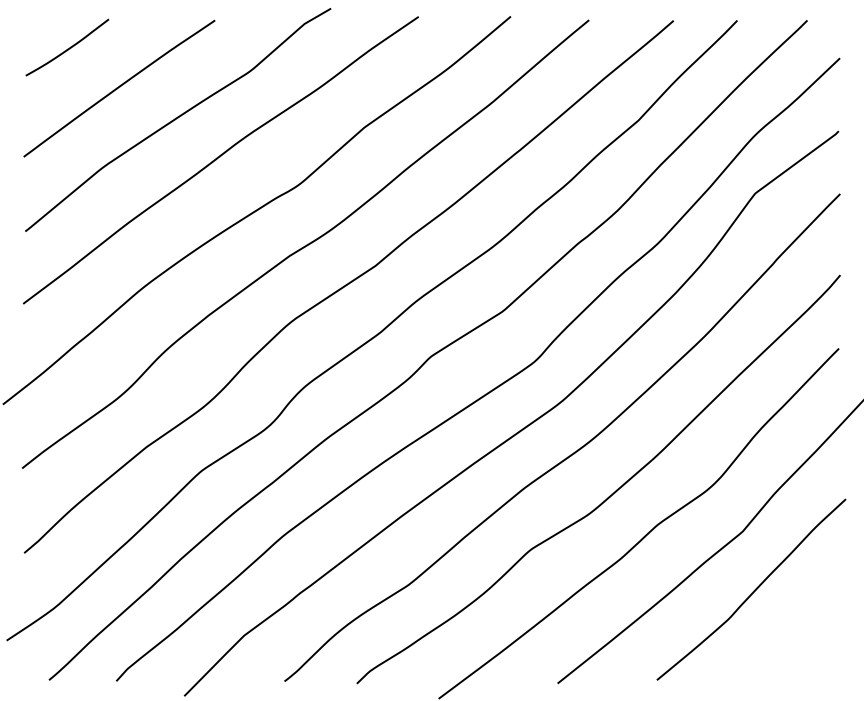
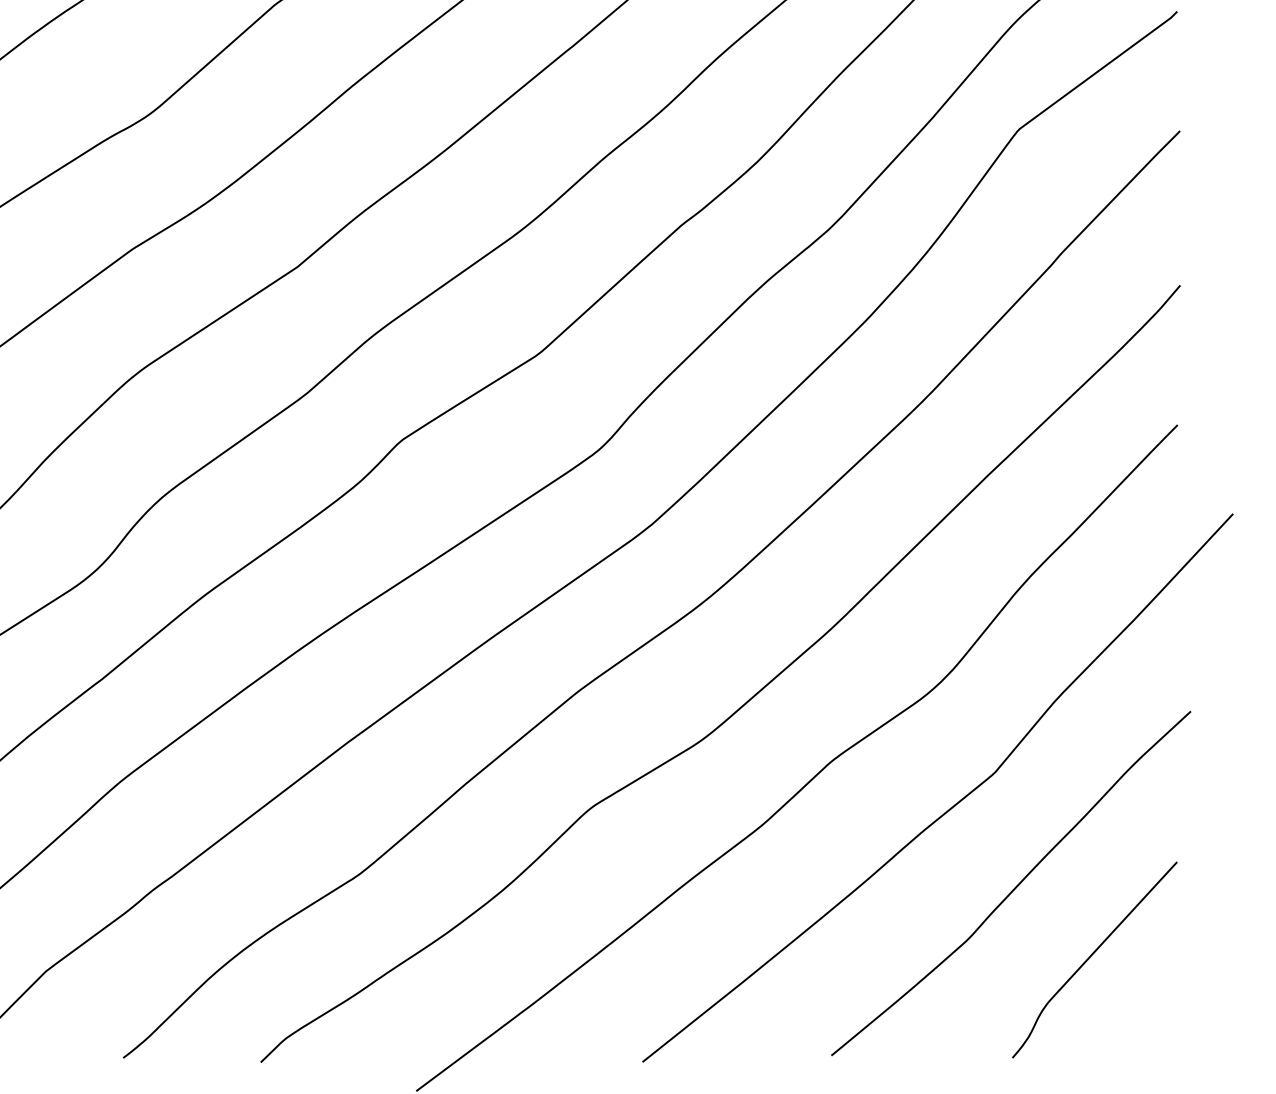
curve: (794, 628) -> (1093, 957), added

